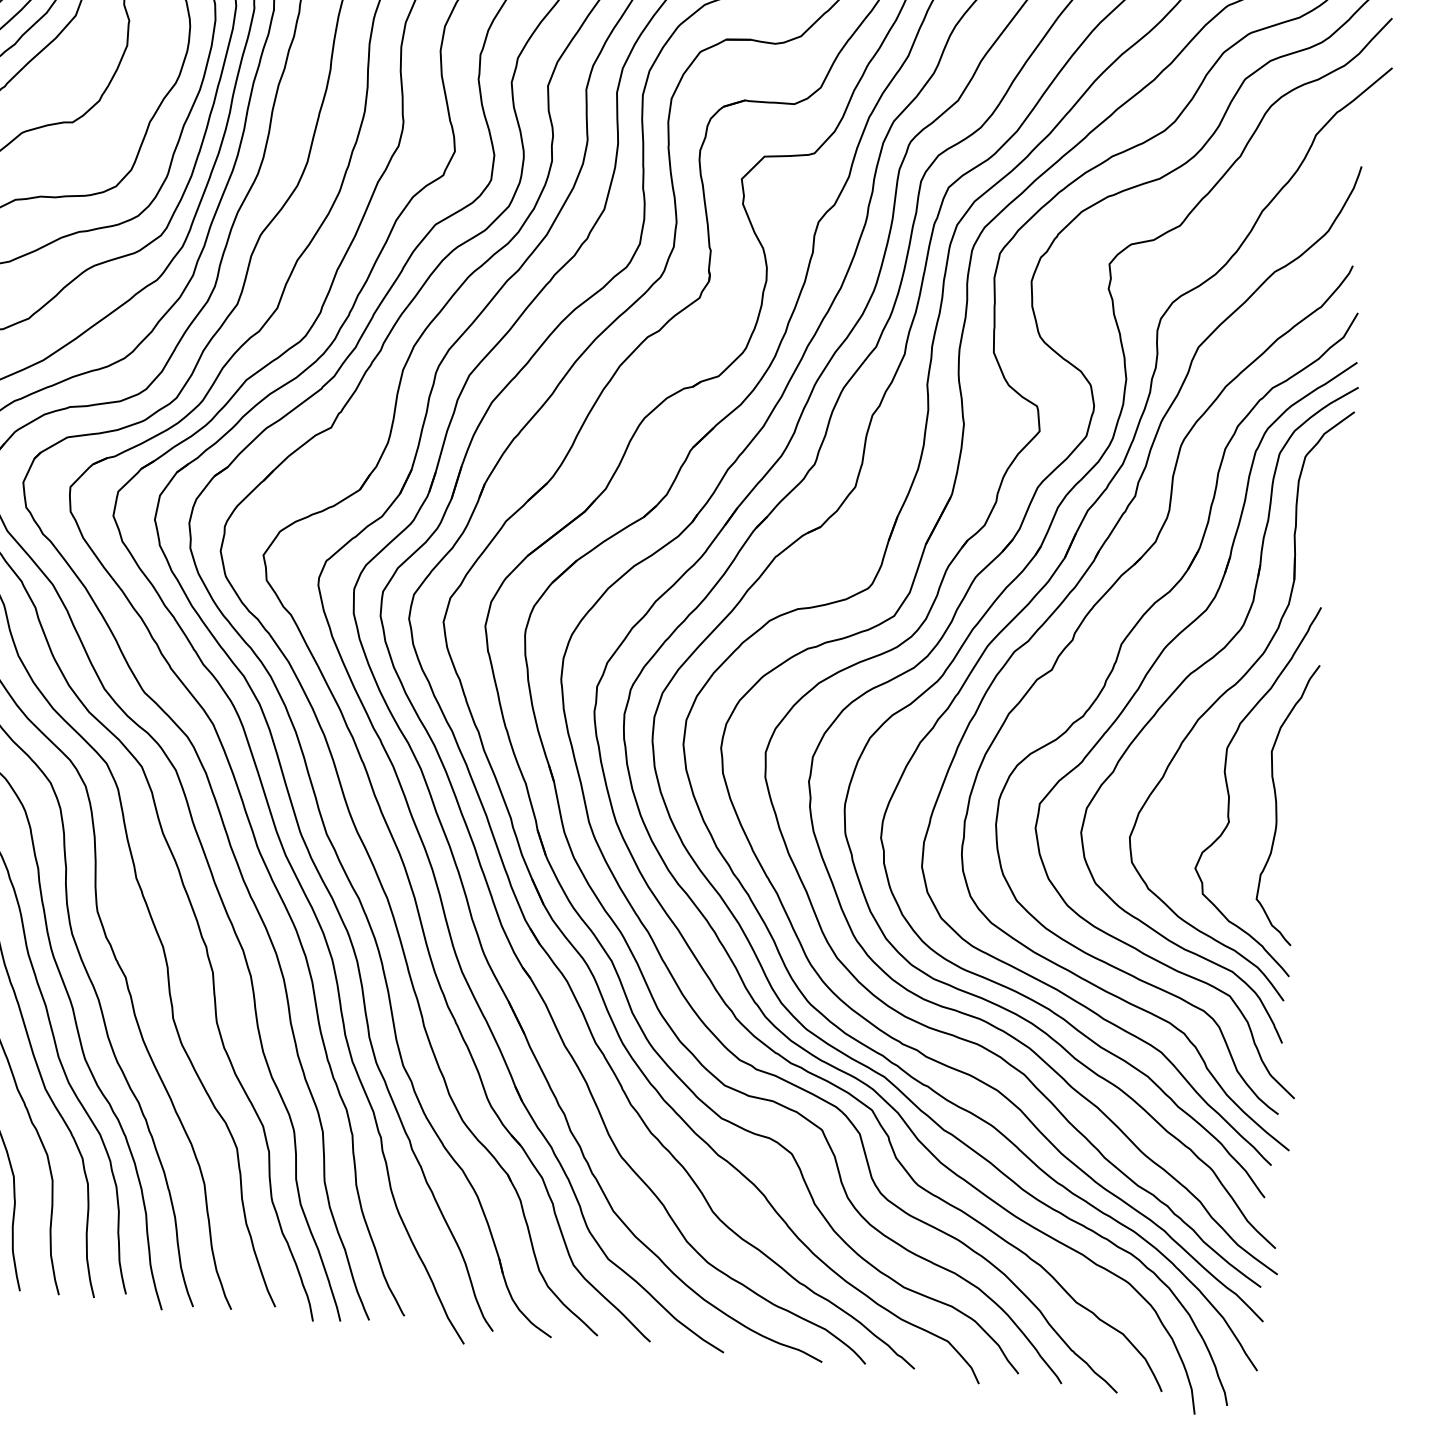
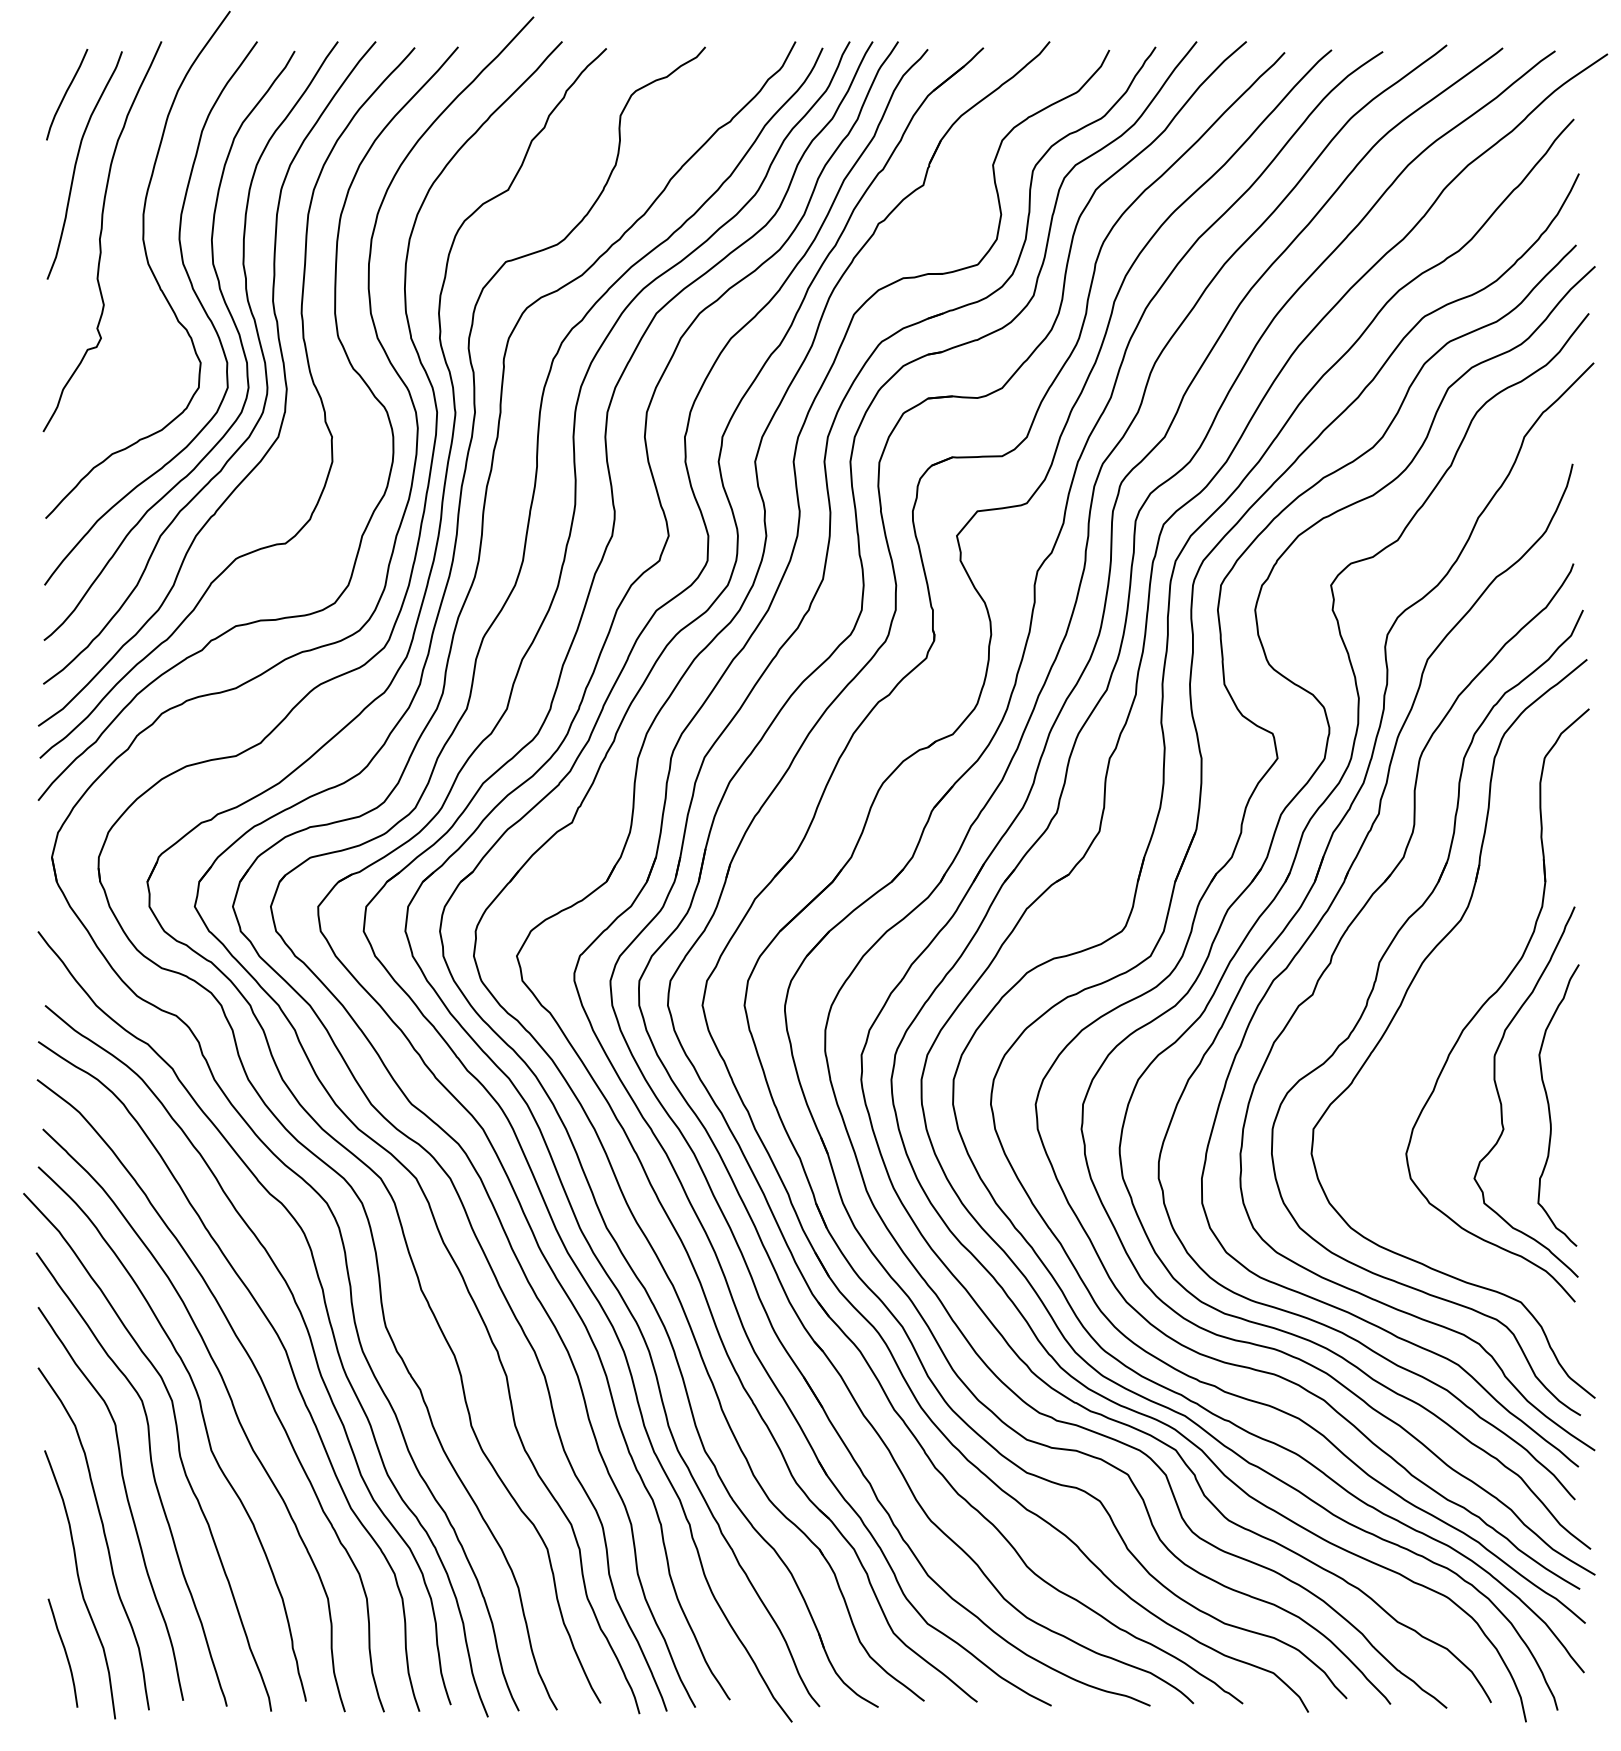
part: (1186, 679) -> (1447, 991), removed

